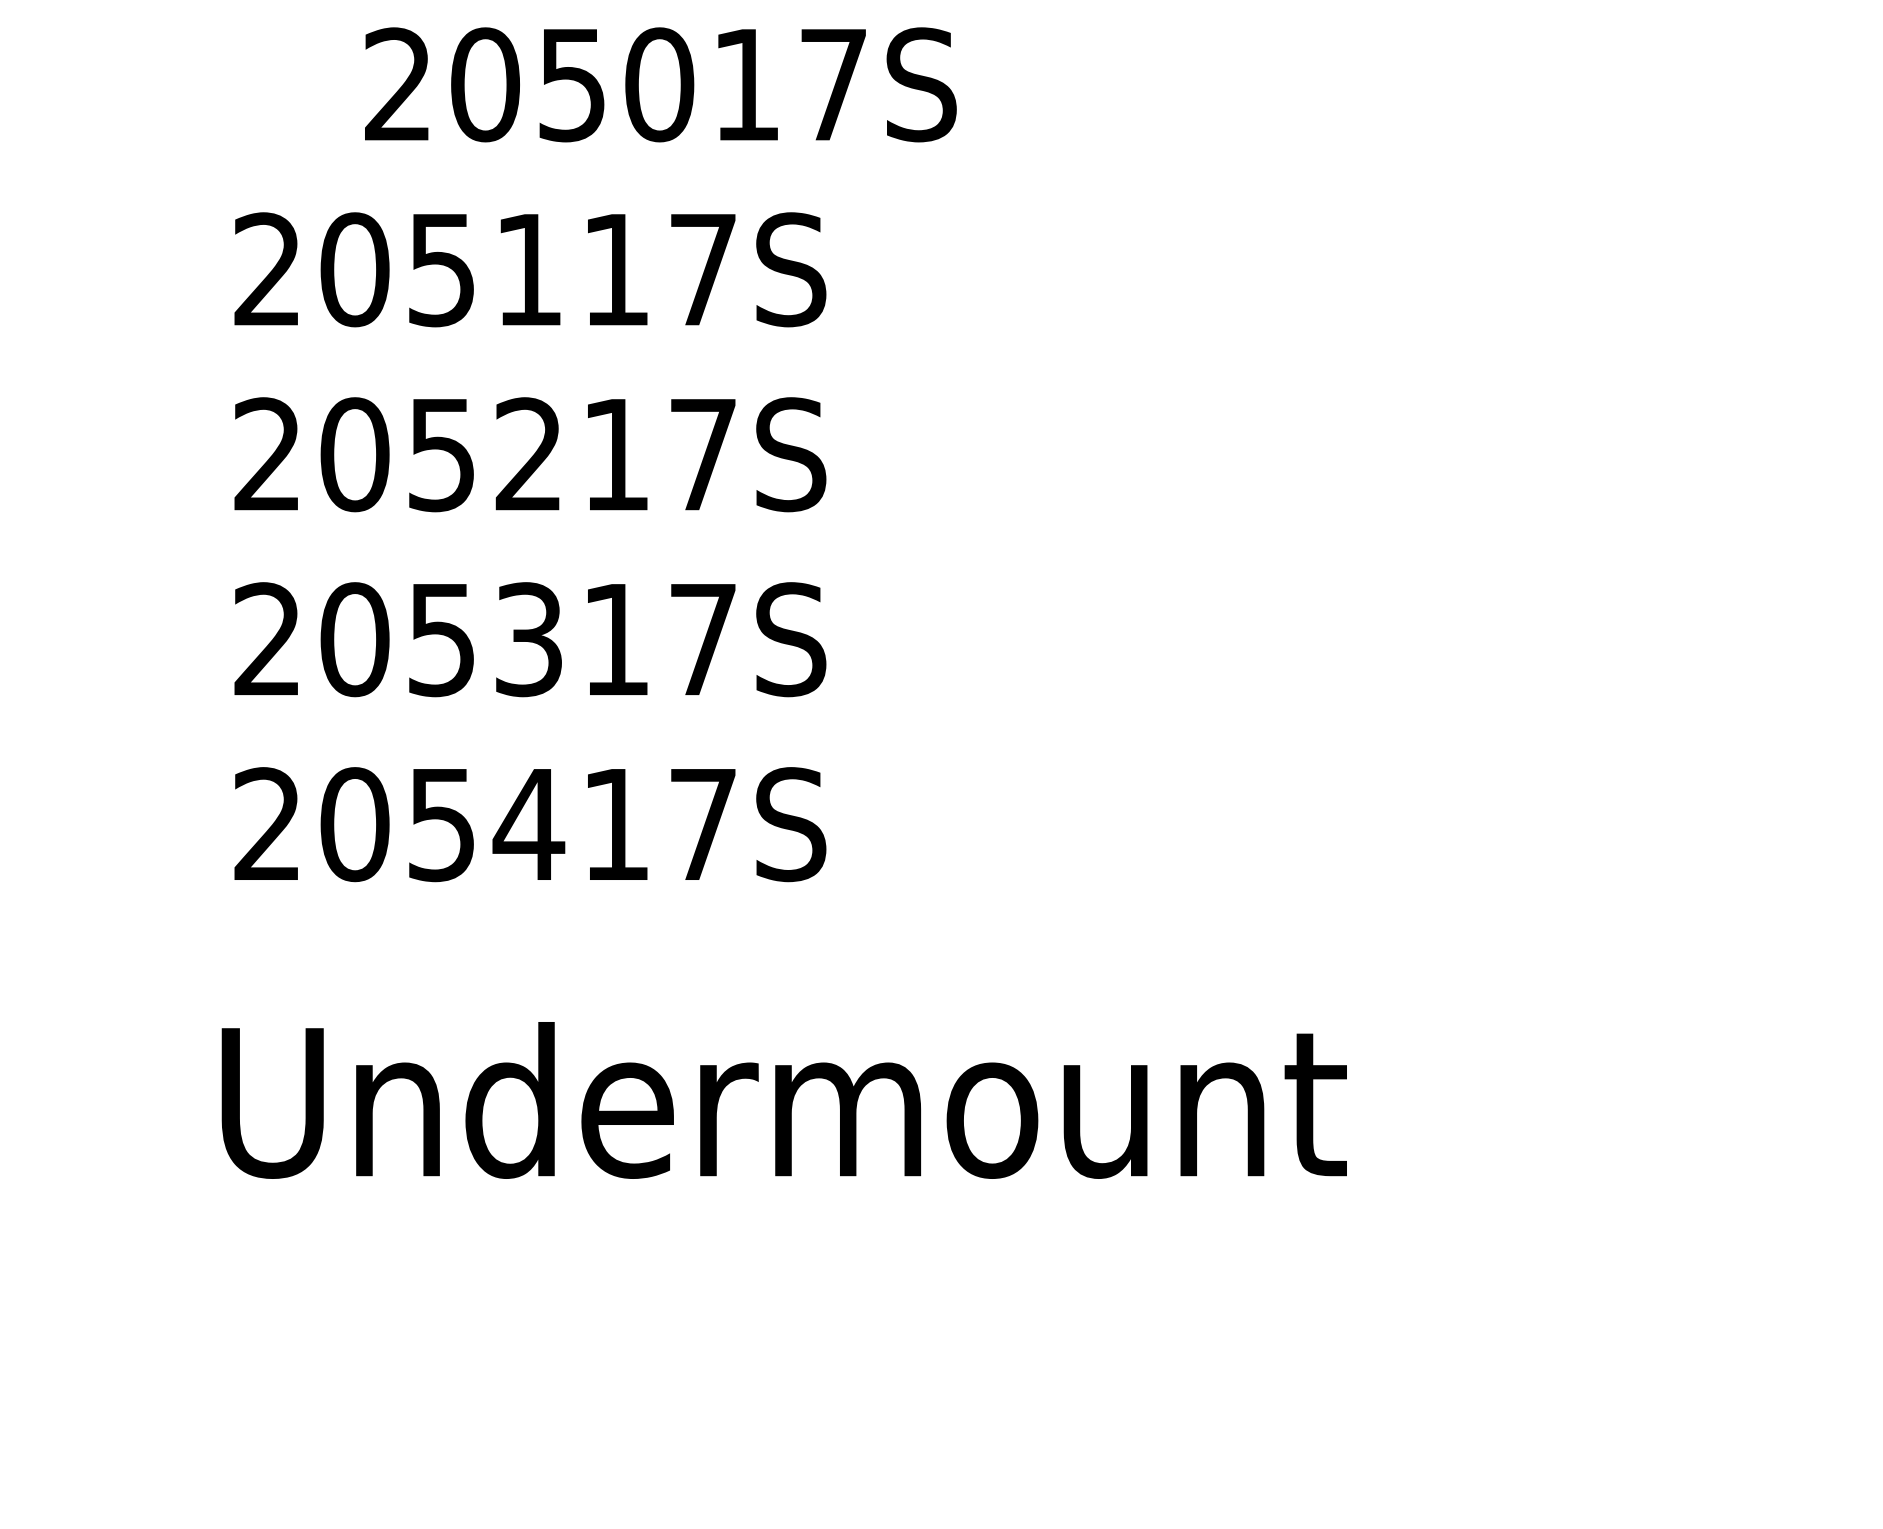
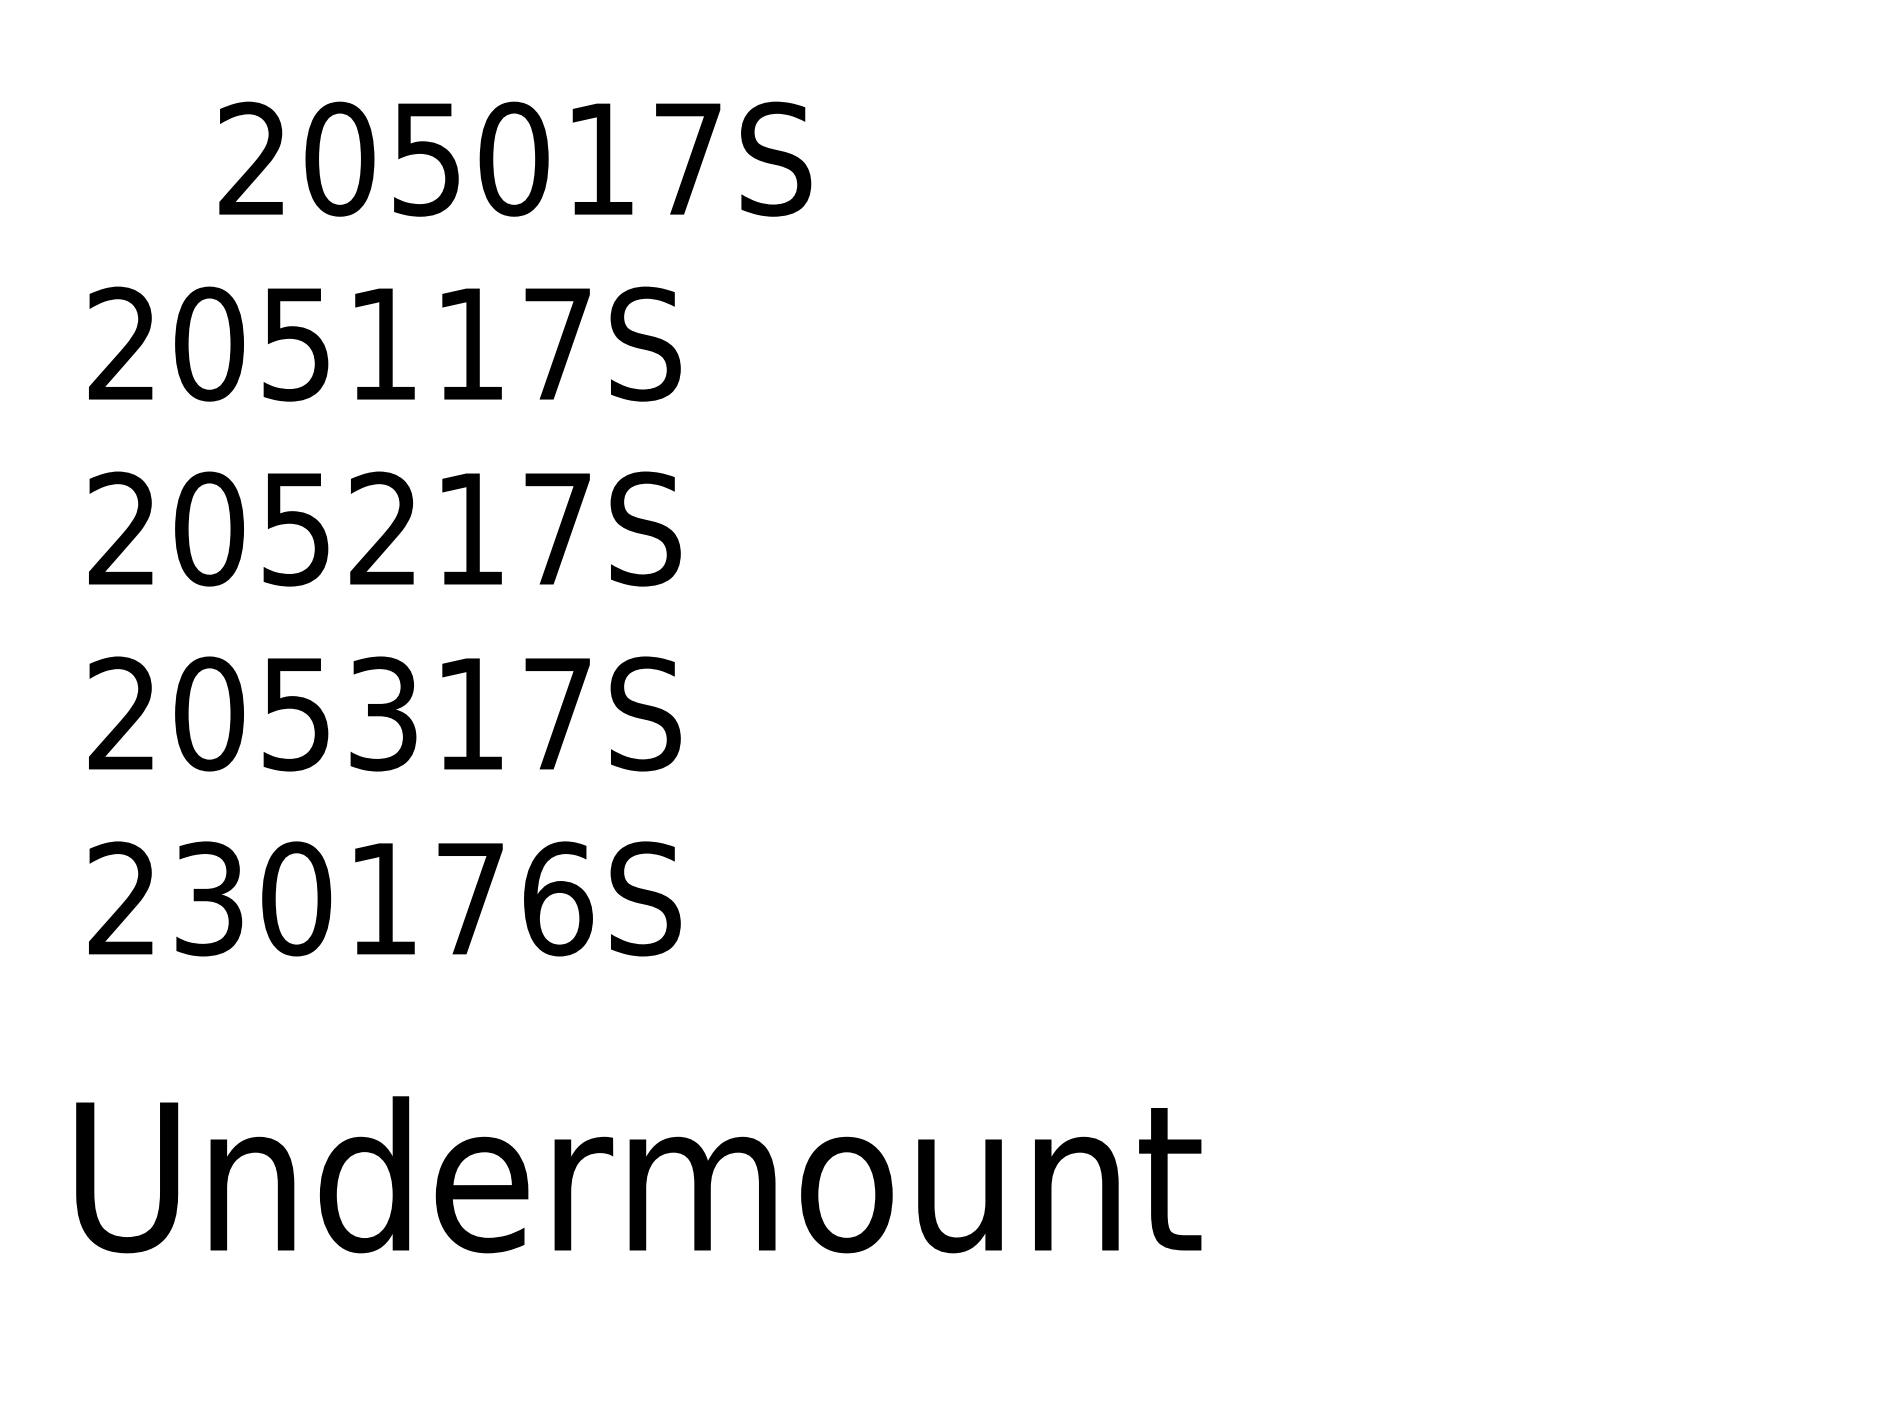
text: (529, 824) -> (383, 898), 205417S -> 230176S

